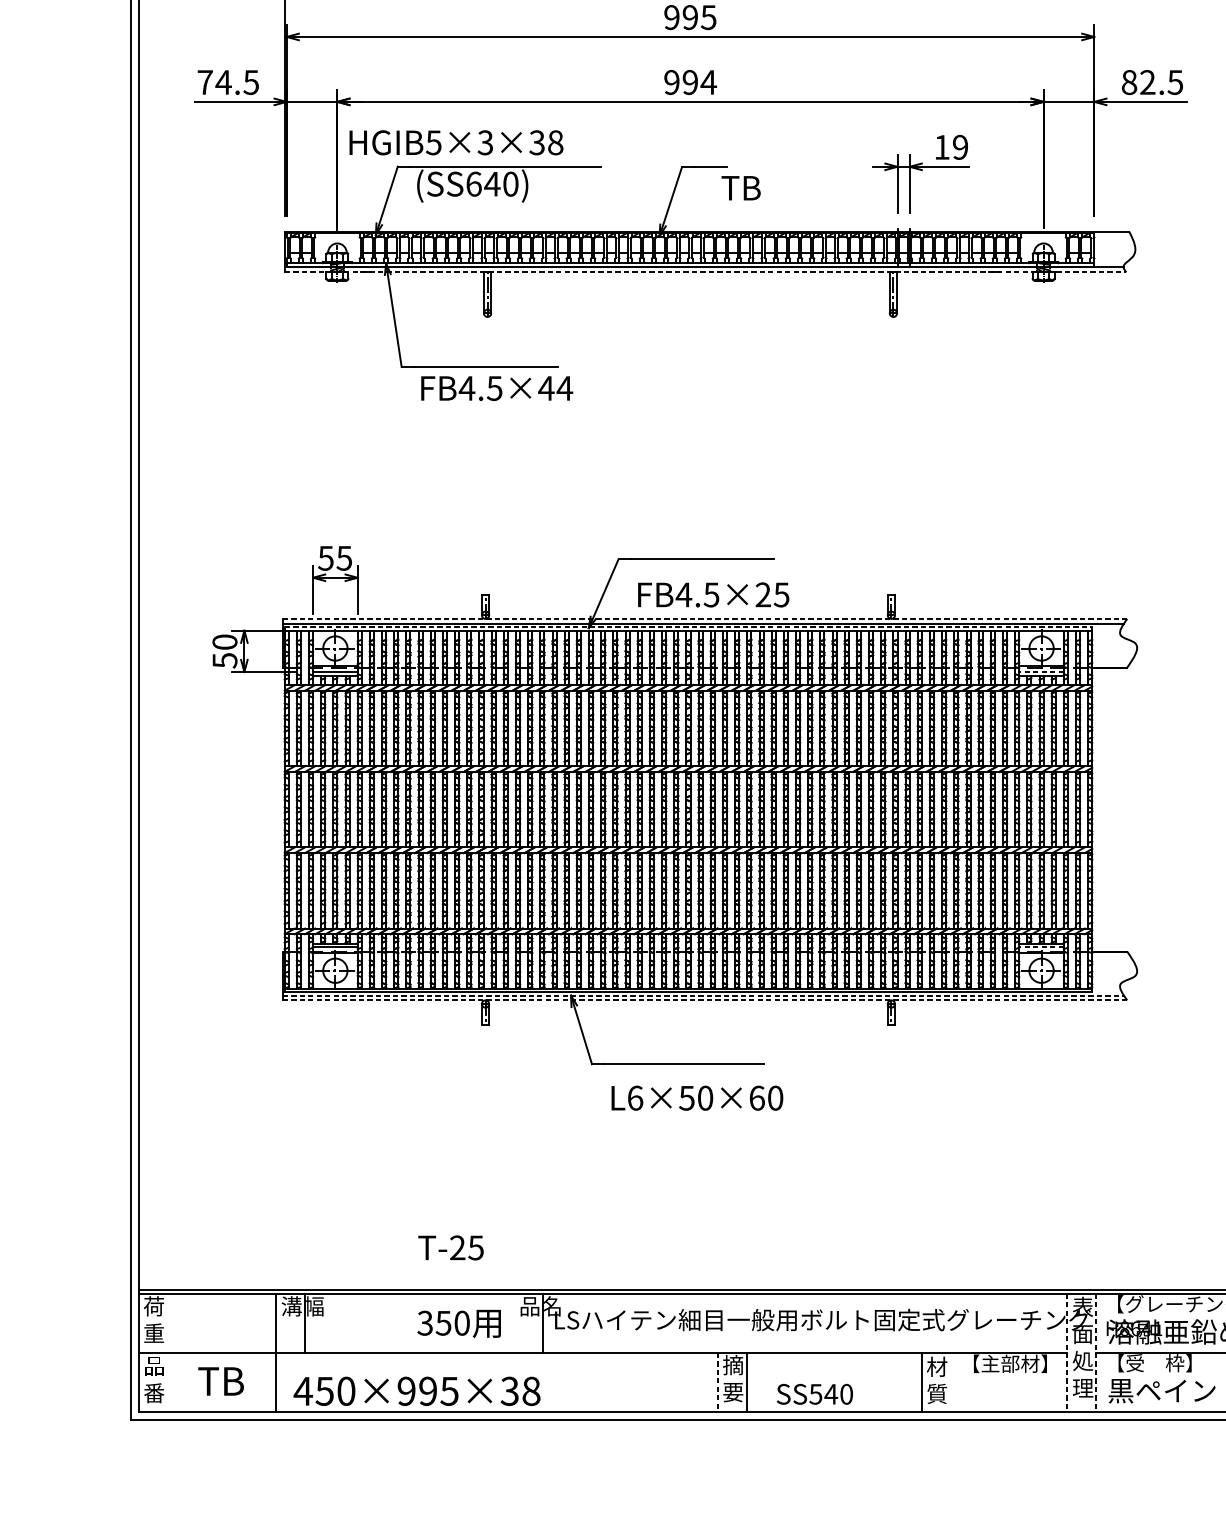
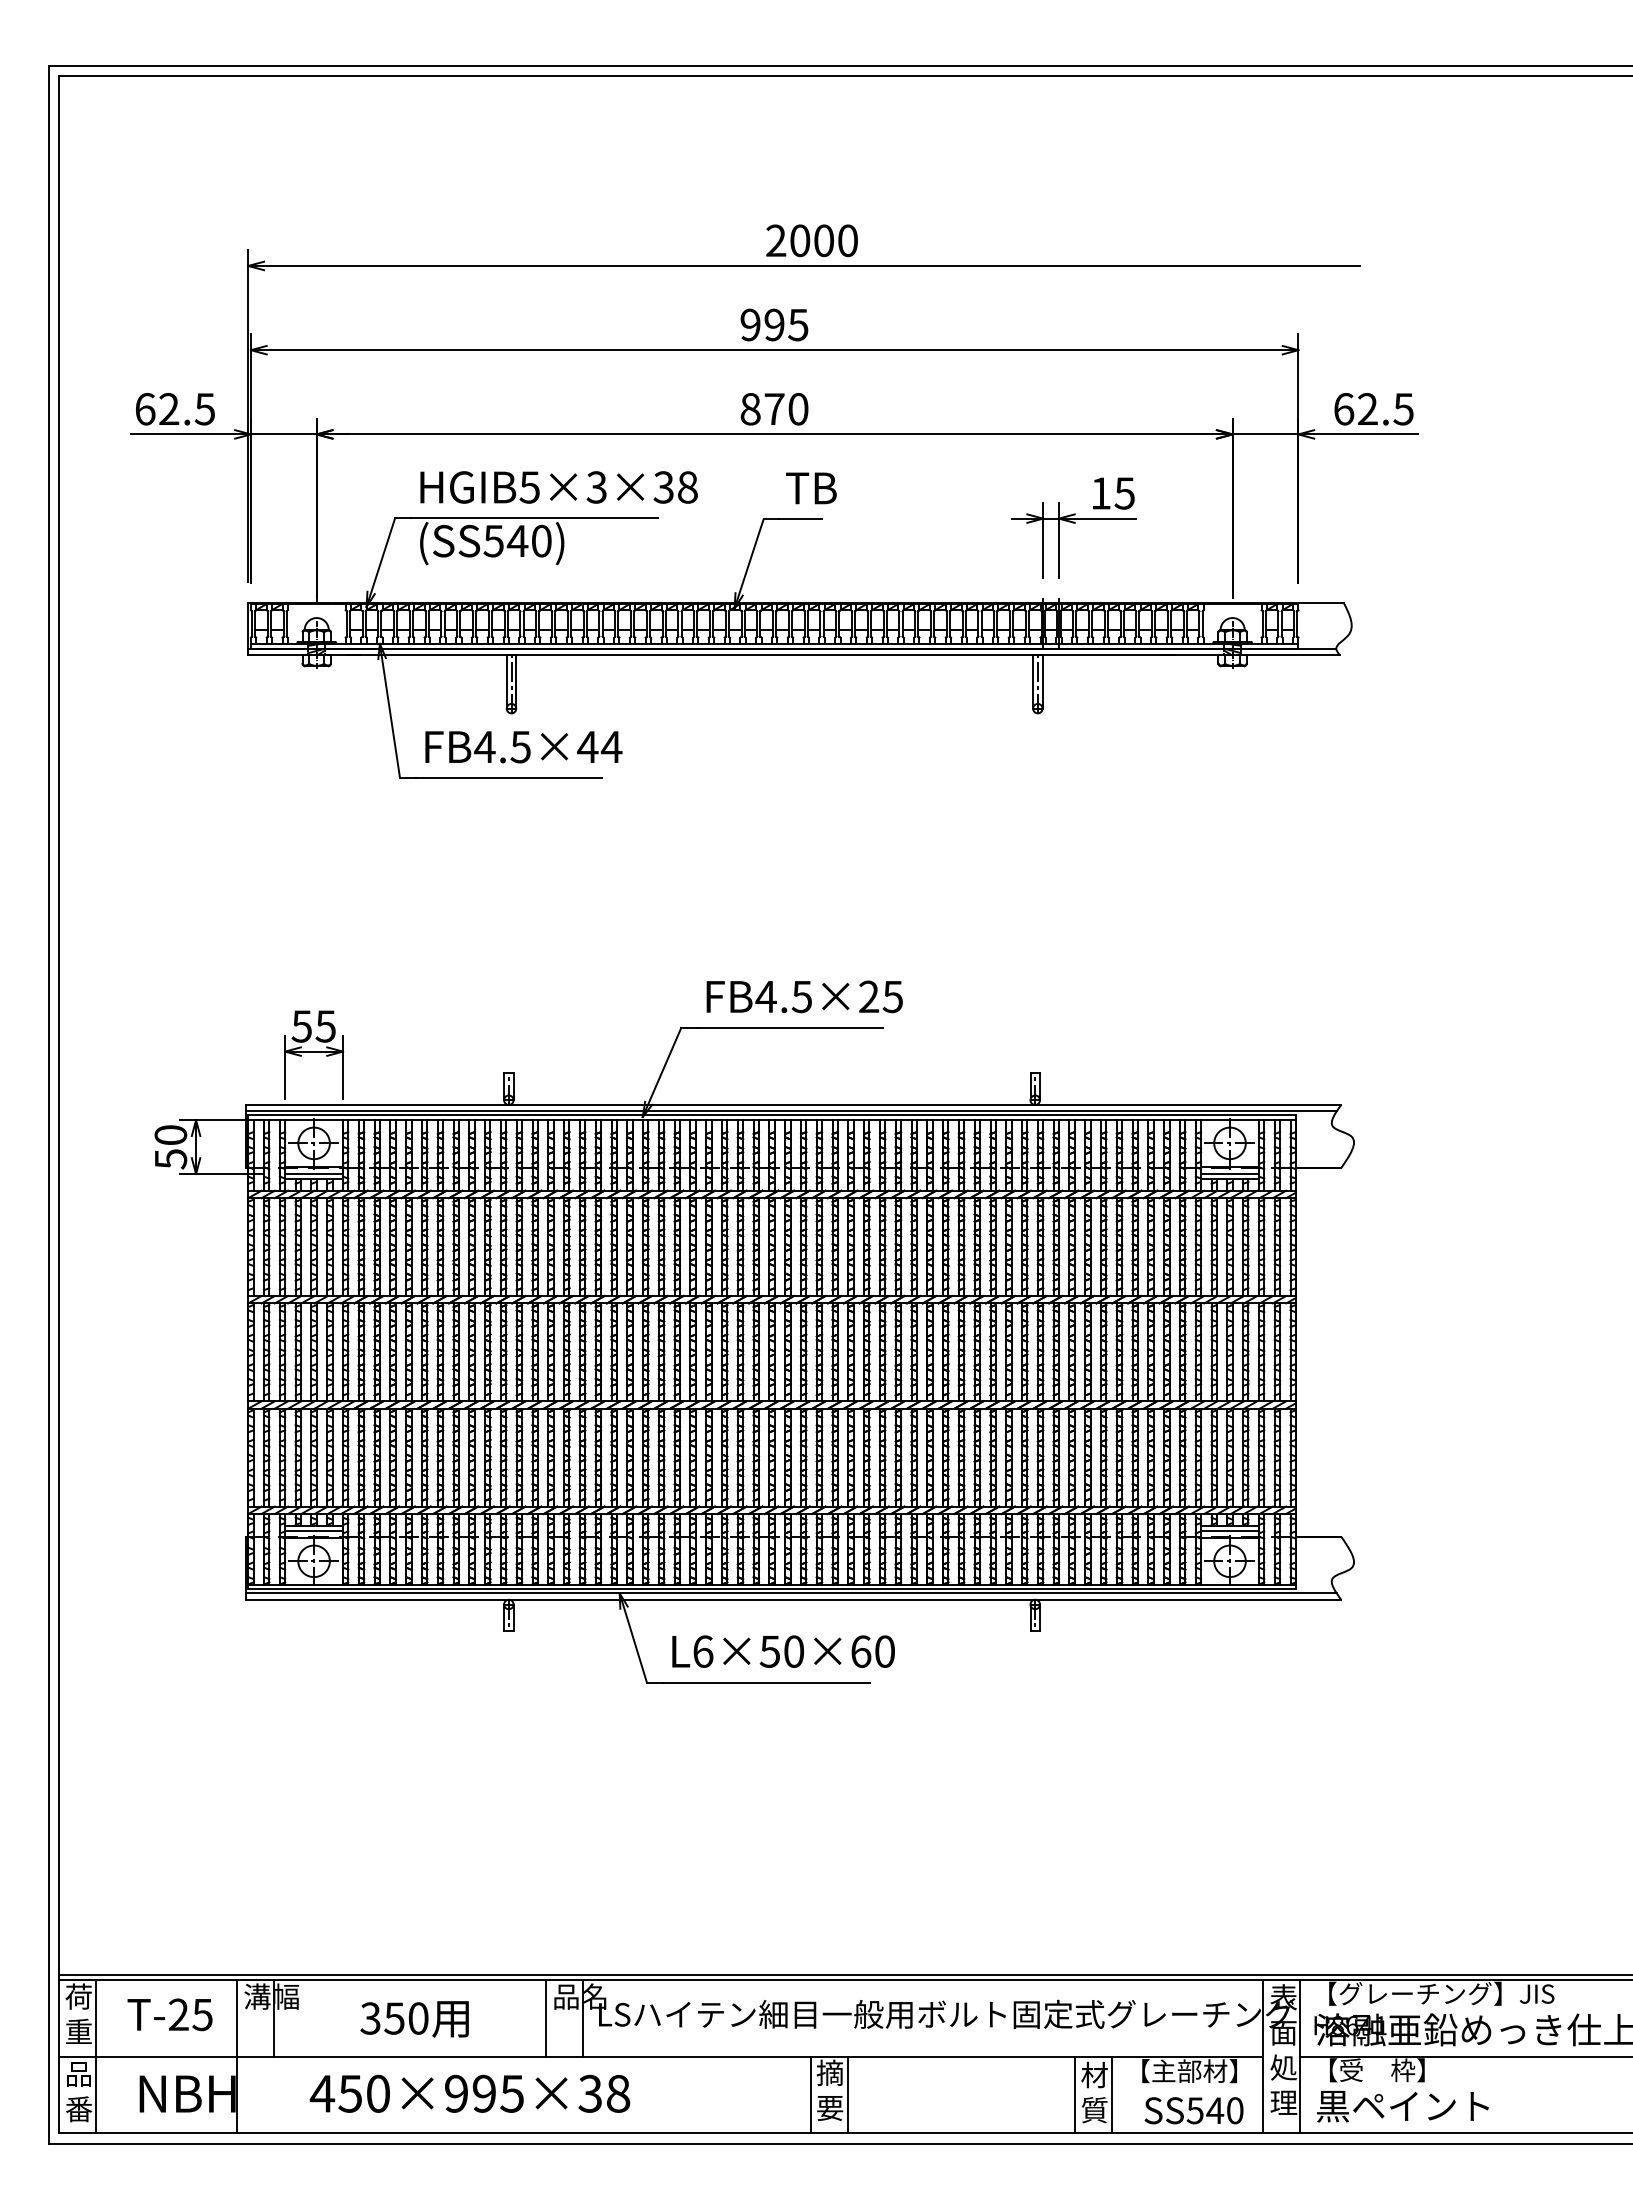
text: (214, 82) -> (157, 409), 74.5 -> 62.5
text: (690, 82) -> (774, 409), 994 -> 870
text: (1129, 82) -> (1344, 409), 82.5 -> 62.5
text: (455, 142) -> (558, 487), moved
text: (960, 147) -> (1124, 493), 19 -> 15
text: (473, 183) -> (493, 540), (SS640) -> (SS540)
text: (741, 188) -> (811, 488), moved
line: (705, 272) -> (794, 655), dashed -> solid
text: (496, 388) -> (523, 747), moved
text: (713, 594) -> (804, 996), moved
line: (705, 618) -> (793, 1104), dashed -> solid
line: (688, 627) -> (772, 1115), dashed -> solid
line: (1041, 671) -> (1230, 1173), dashed -> solid
line: (1041, 946) -> (1230, 1530), dashed -> solid
line: (703, 995) -> (791, 1593), dashed -> solid
line: (705, 1000) -> (793, 1599), dashed -> solid
text: (697, 1098) -> (783, 1651), moved
text: (450, 1247) -> (169, 2014), moved
text: (459, 1323) -> (414, 2019), moved
line: (514, 1323) -> (546, 2018), added
line: (167, 1352) -> (96, 2056), added
line: (1067, 1352) -> (1263, 2056), dashed -> solid
line: (1095, 1352) -> (1300, 2056), dashed -> solid
text: (236, 1381) -> (185, 2093), TB -> NBH
line: (950, 1381) -> (1112, 2094), added
line: (718, 1382) -> (810, 2095), dashed -> solid
text: (416, 1391) -> (469, 2093), moved
text: (814, 1394) -> (1193, 2110), moved

